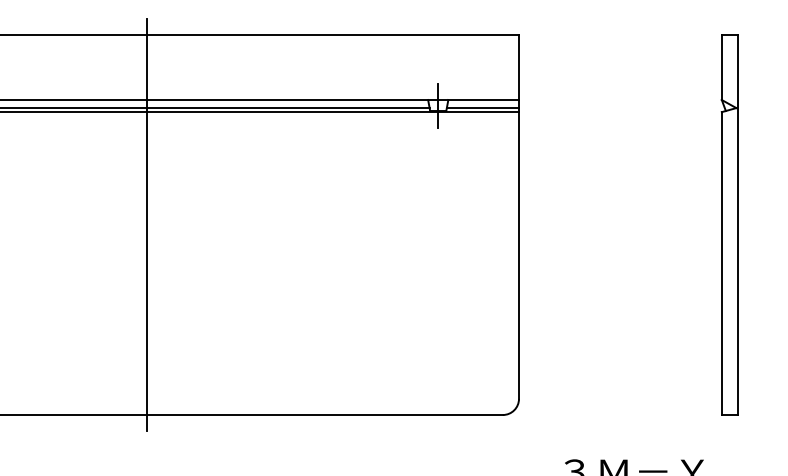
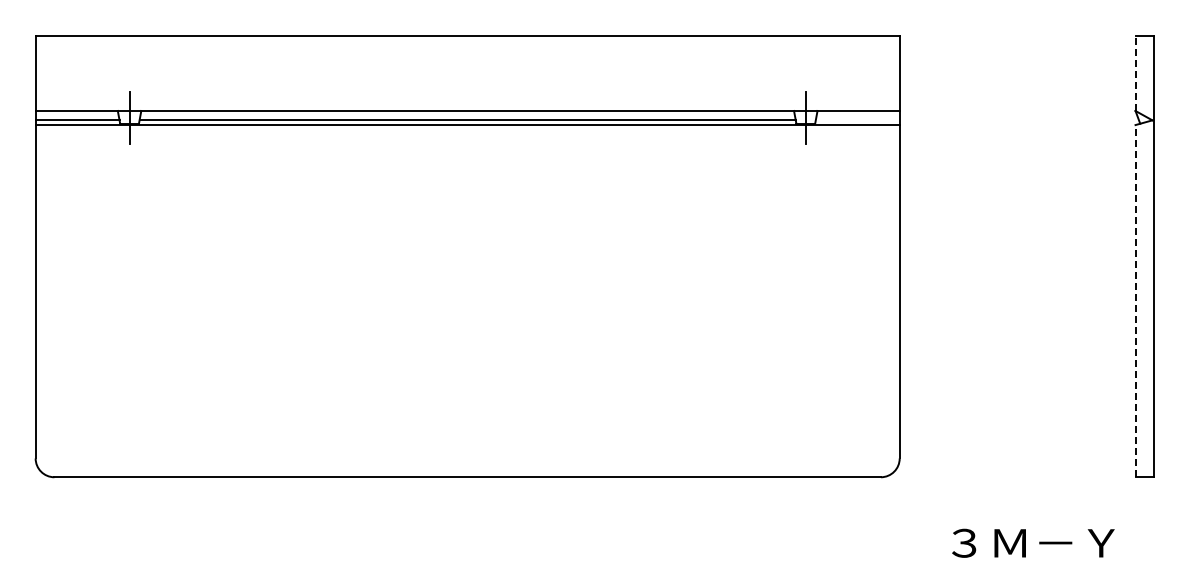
line: (721, 67) -> (1135, 73), solid -> dashed
line: (482, 108) -> (857, 120), removed
line: (147, 225) -> (467, 256), removed
line: (721, 263) -> (1135, 300), solid -> dashed

